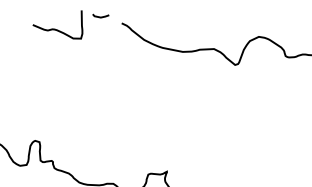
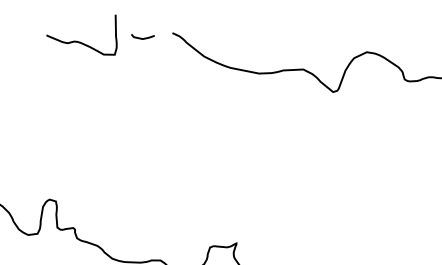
curve: (100, 16) -> (142, 37), moved

